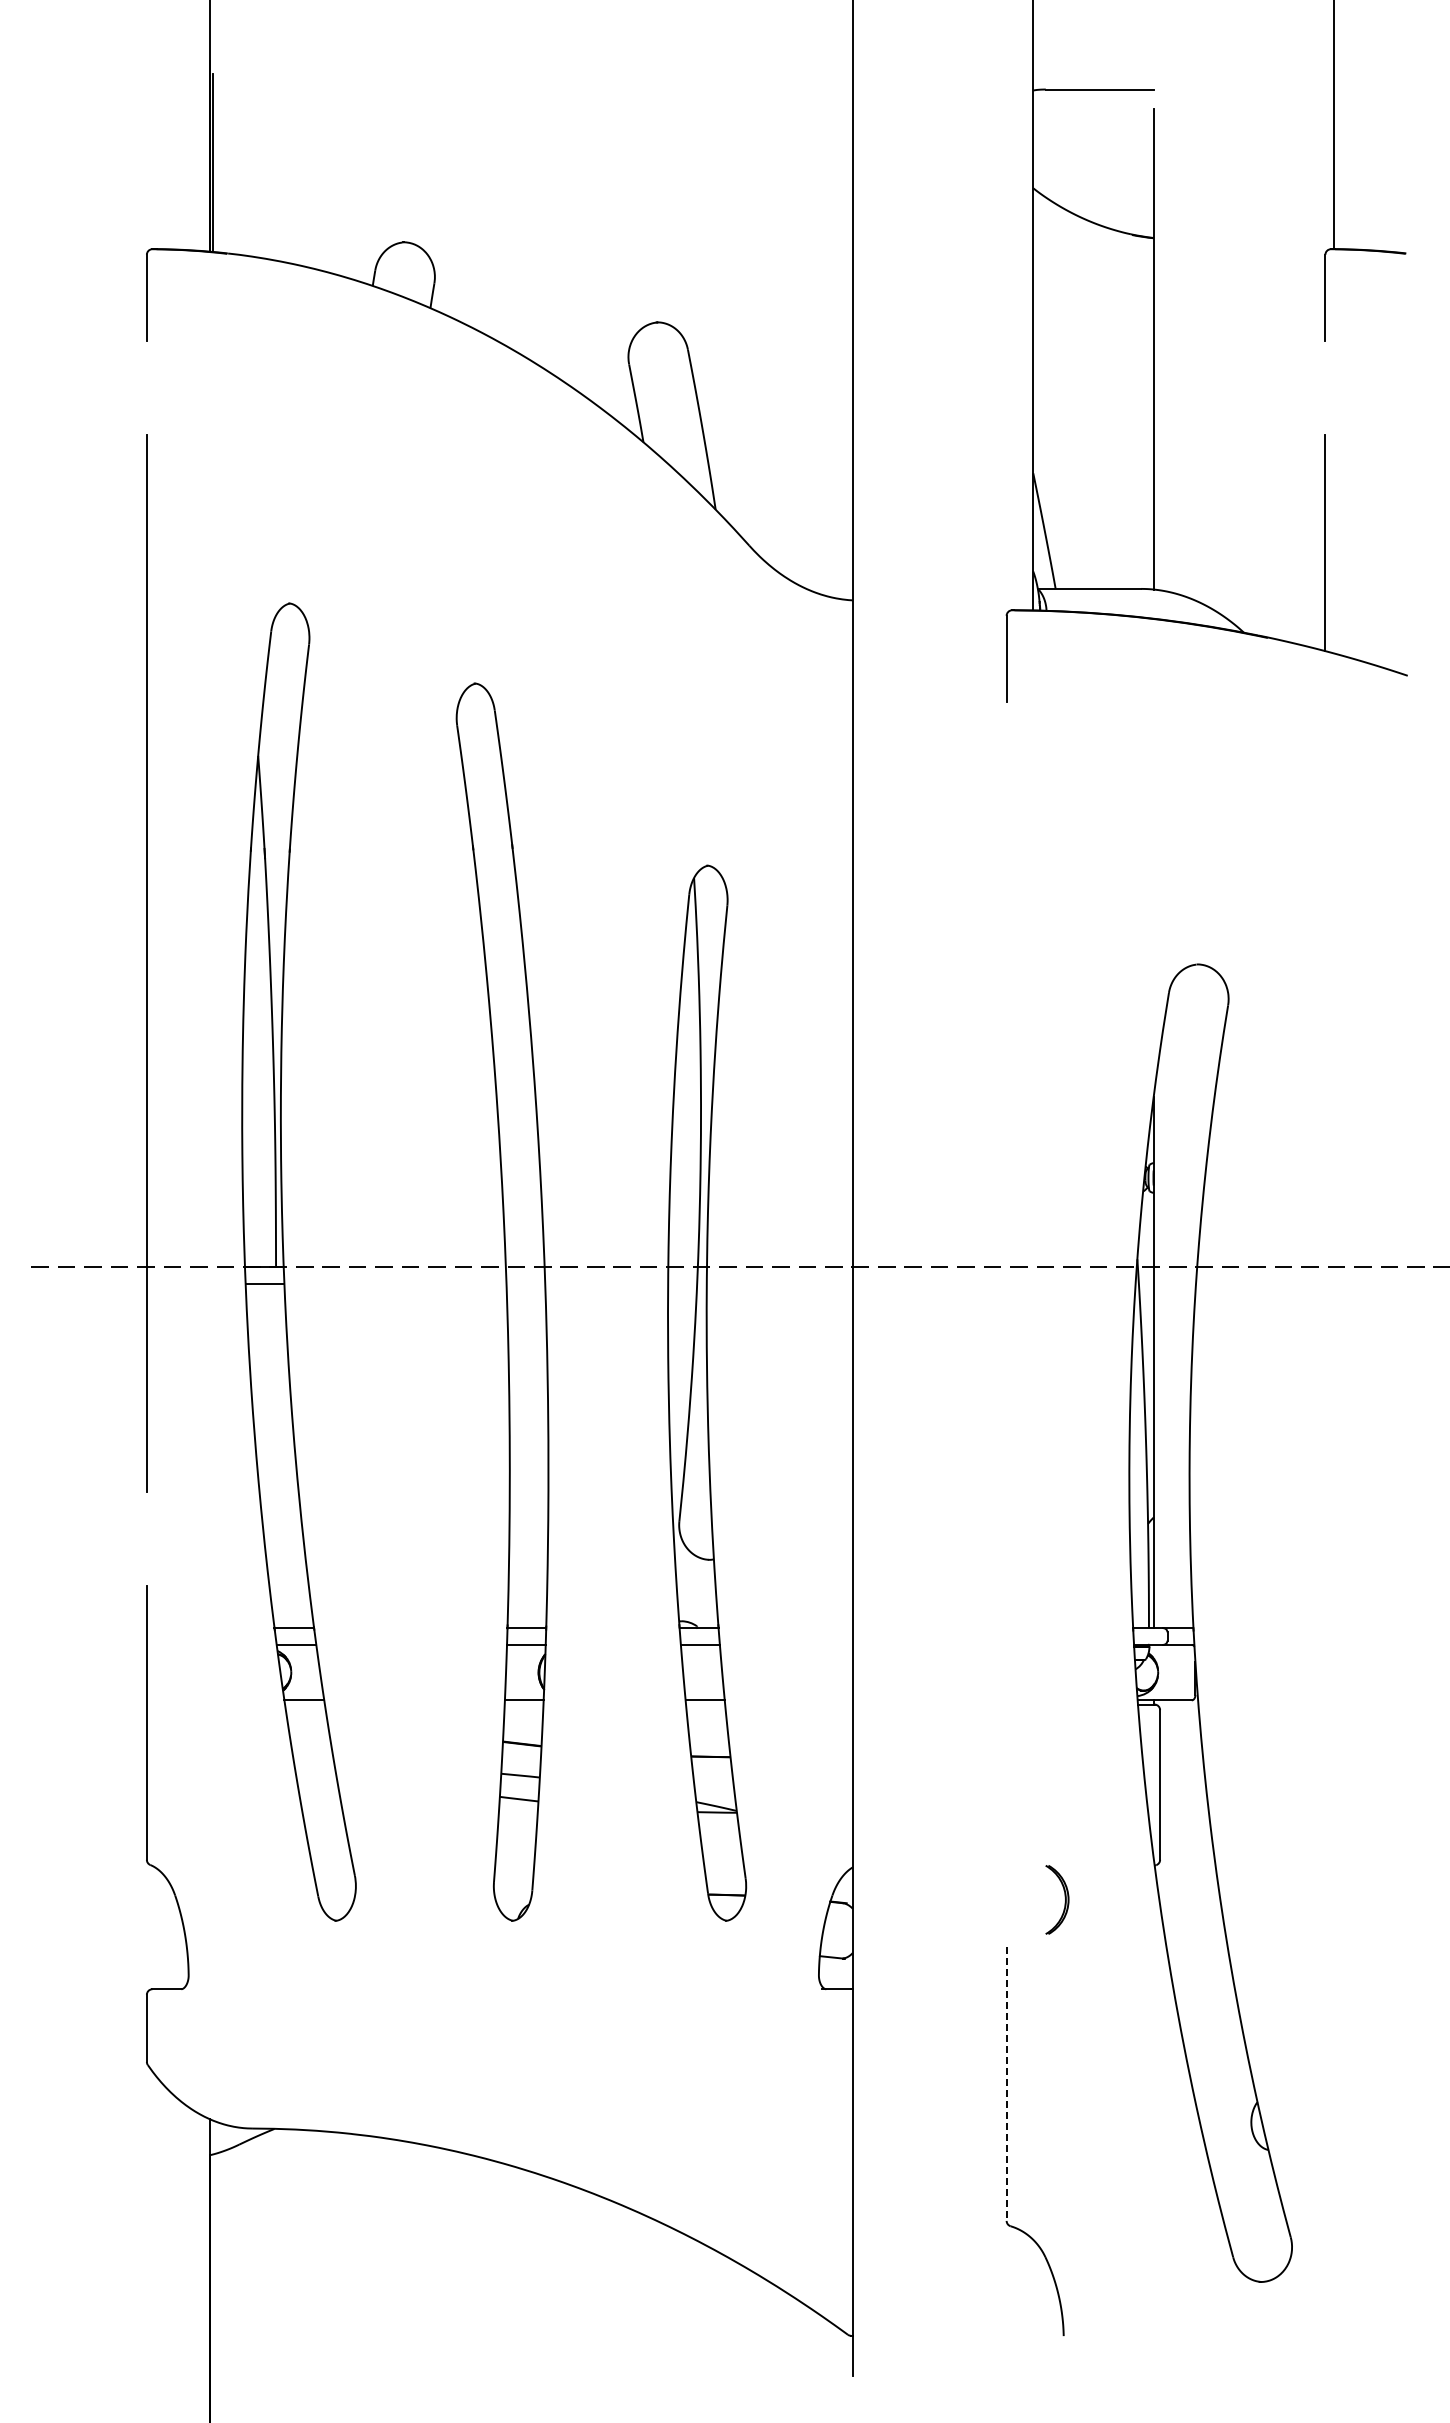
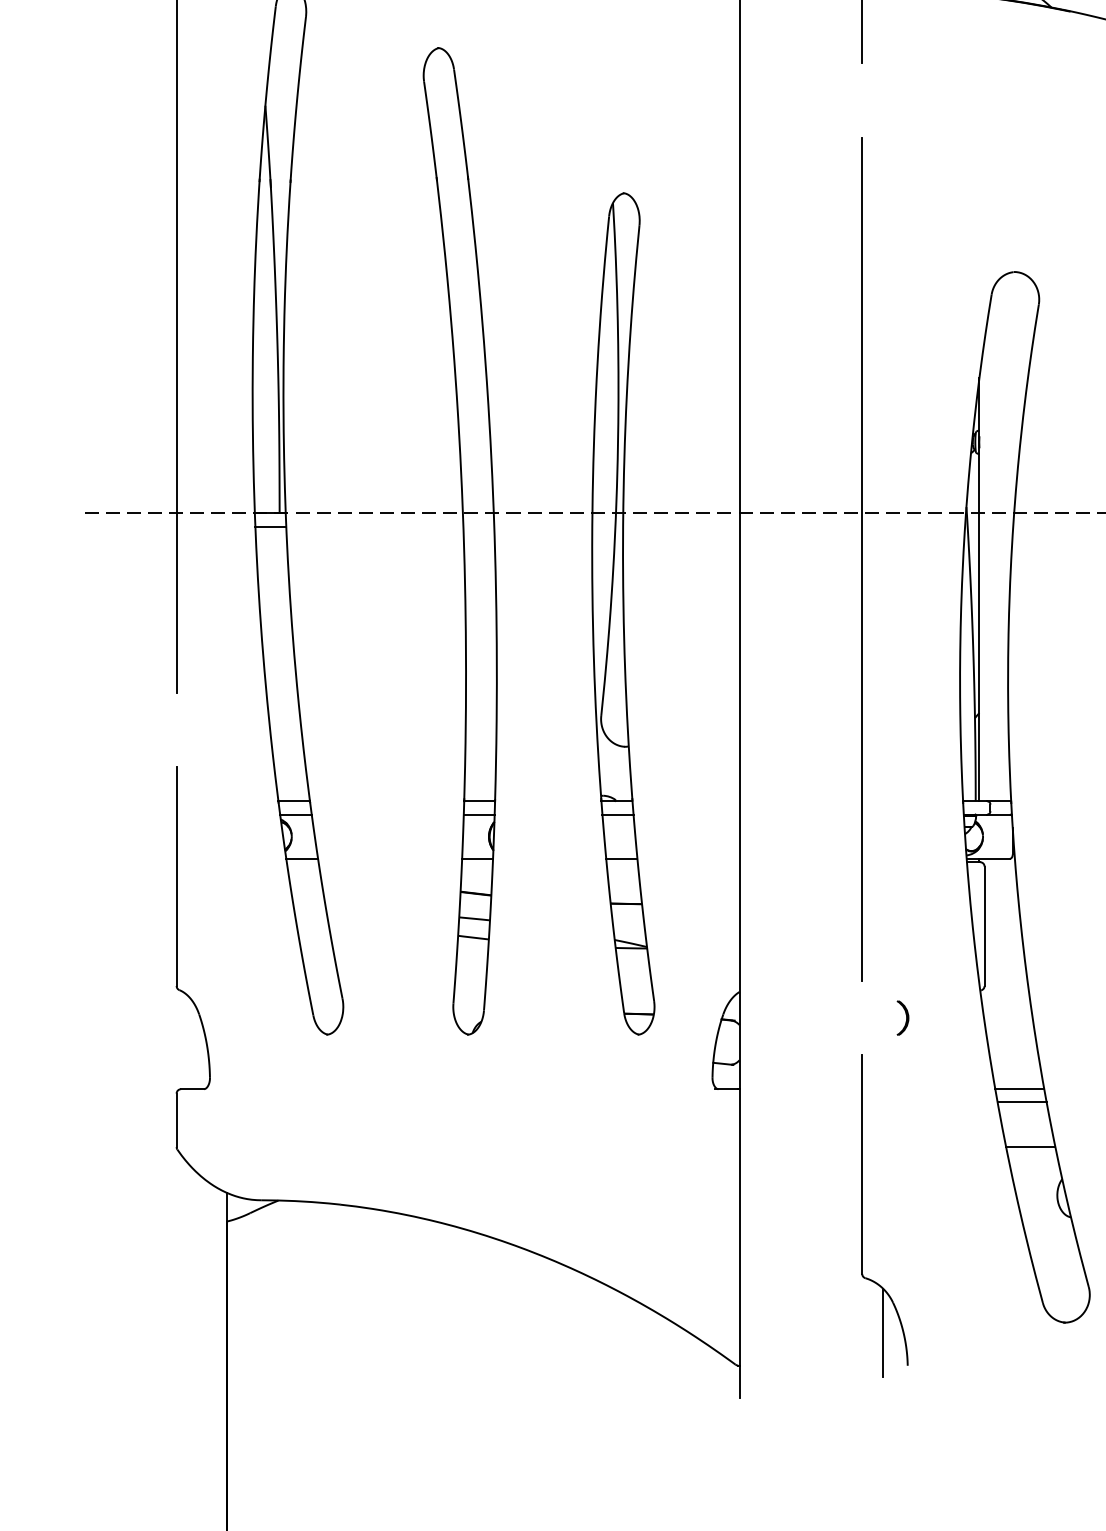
line: (1006, 1324) -> (862, 559), added
part: (1057, 1900) -> (902, 1018), size x0.62
line: (1203, 1989) -> (1019, 1089), added
line: (1206, 2005) -> (1021, 1102), added
line: (1217, 2061) -> (1030, 1146), added
line: (1006, 2084) -> (862, 1165), dashed -> solid
line: (1033, 2294) -> (883, 1332), added

